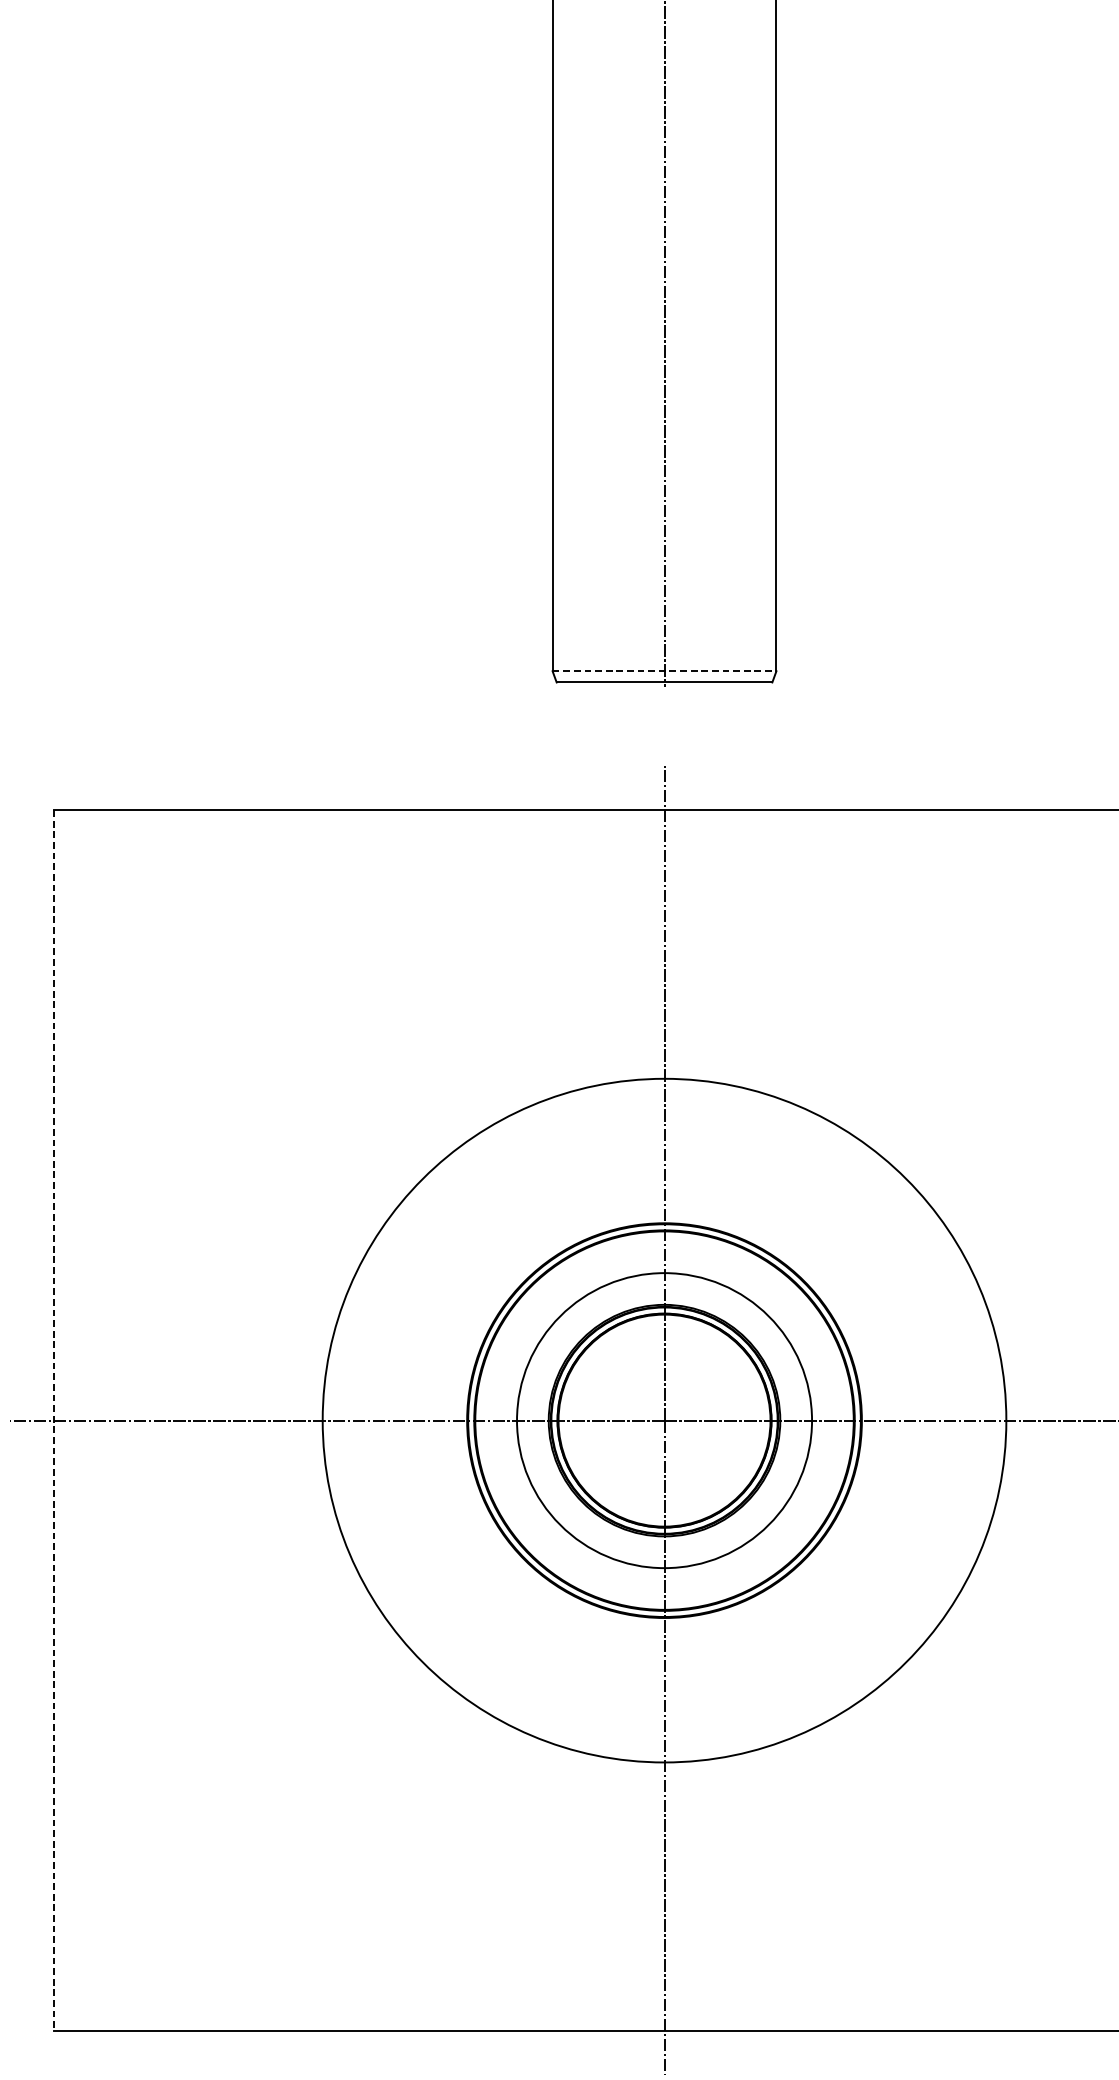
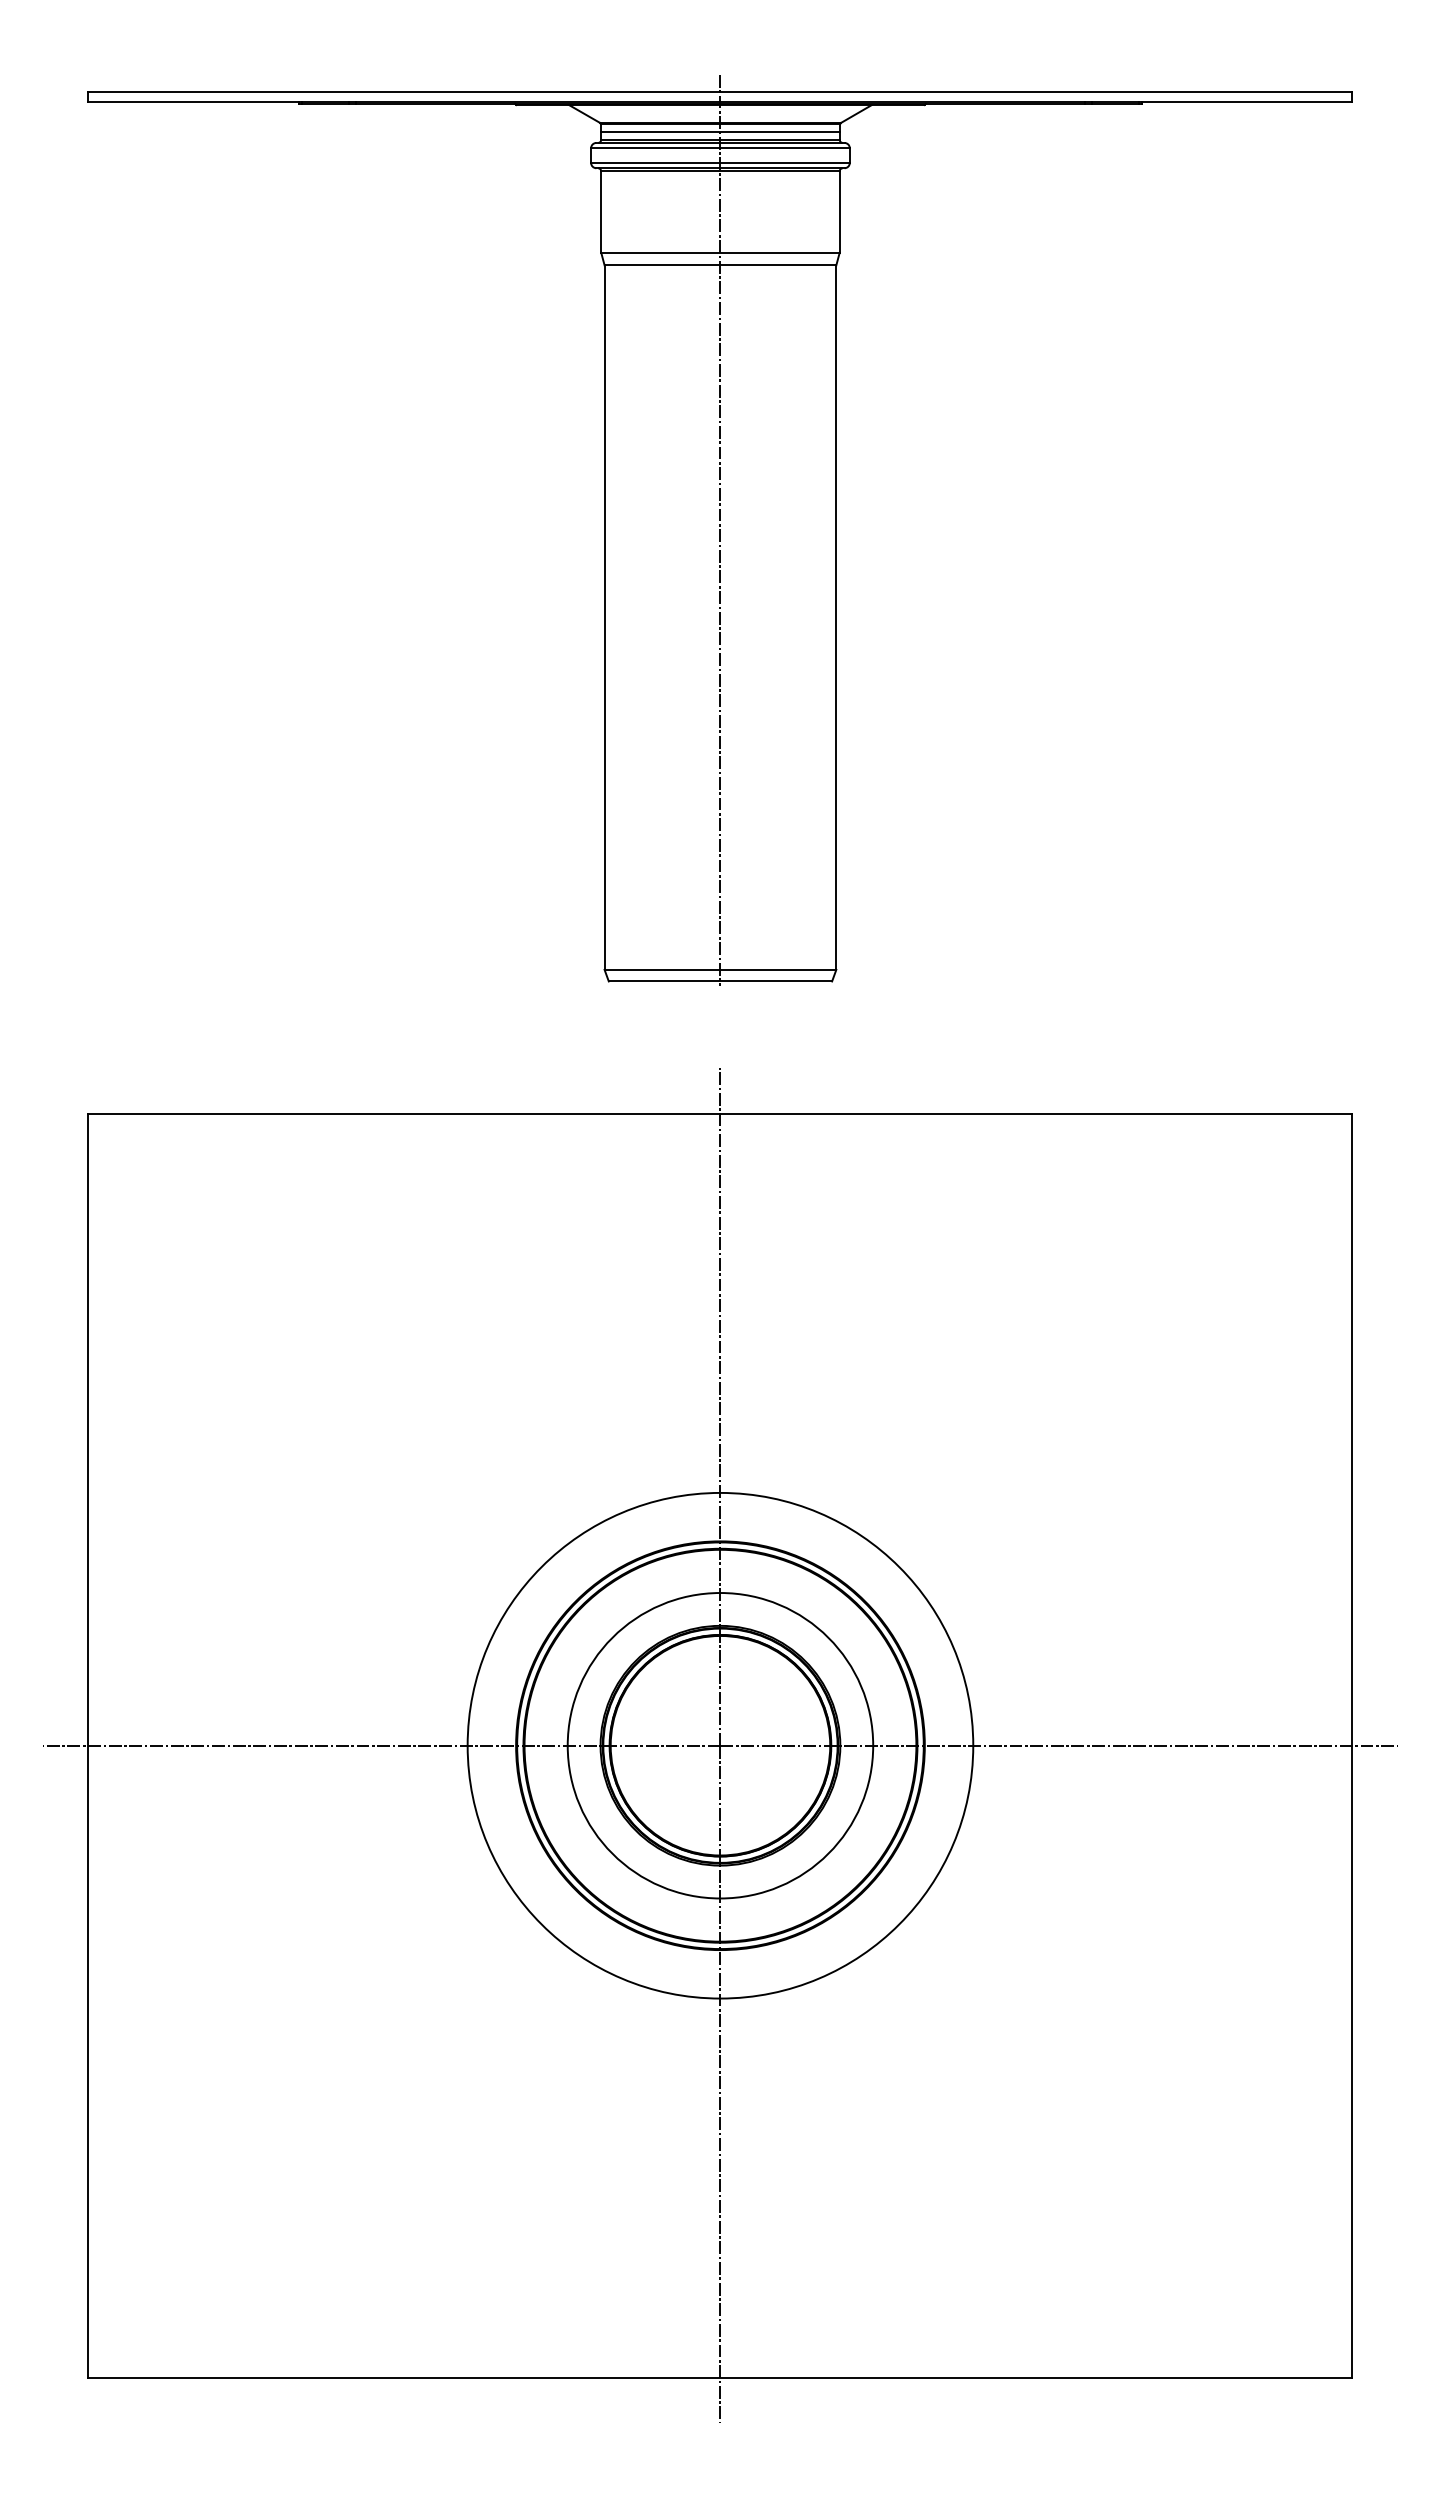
line: (664, 670) -> (720, 969), dashed -> solid
circle: (664, 1420) -> (720, 1745), size x0.71
line: (54, 1421) -> (88, 1746), dashed -> solid

